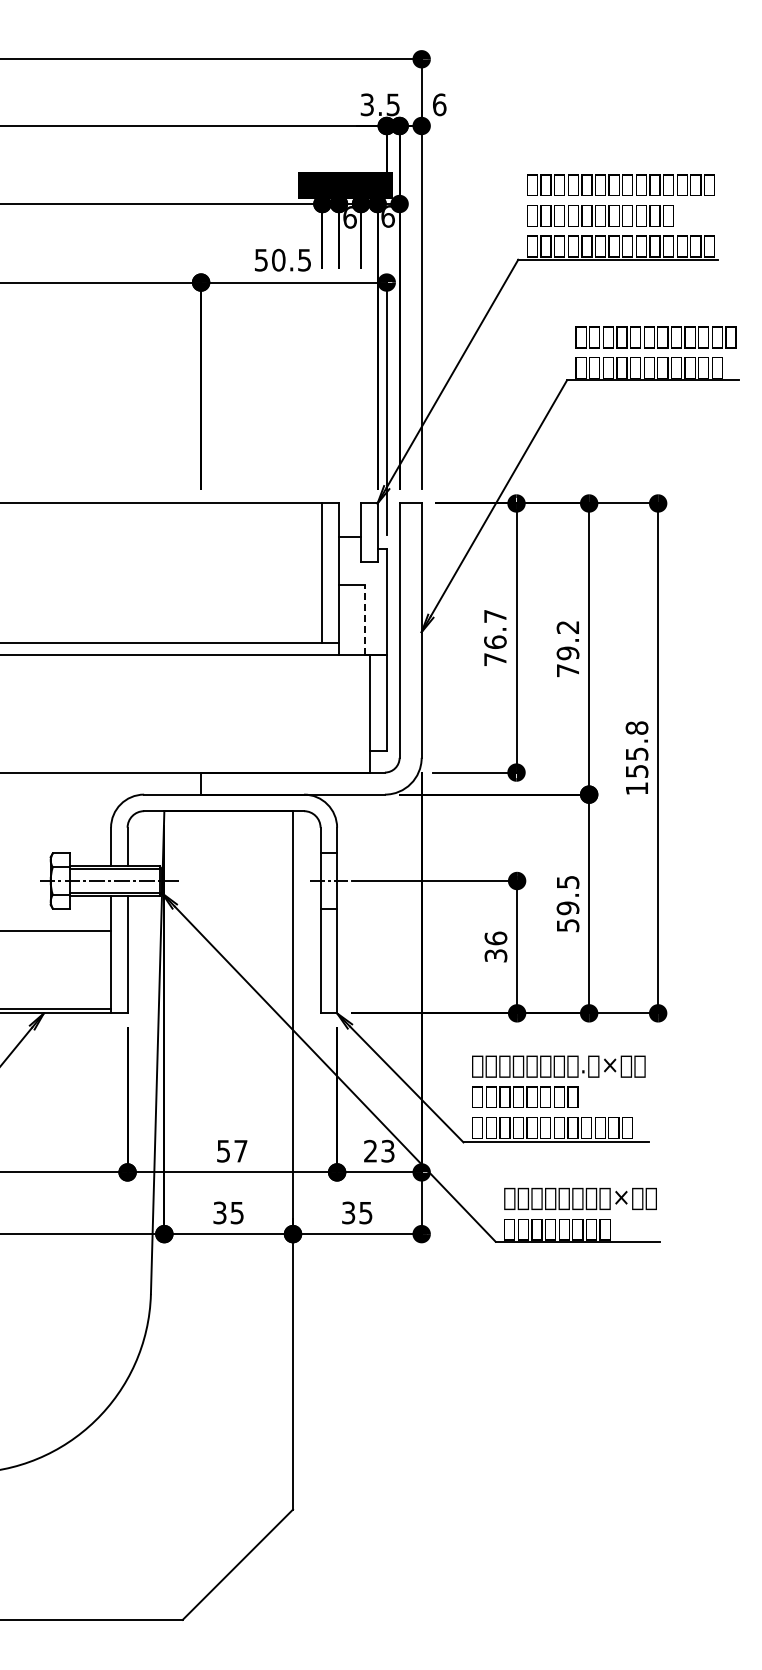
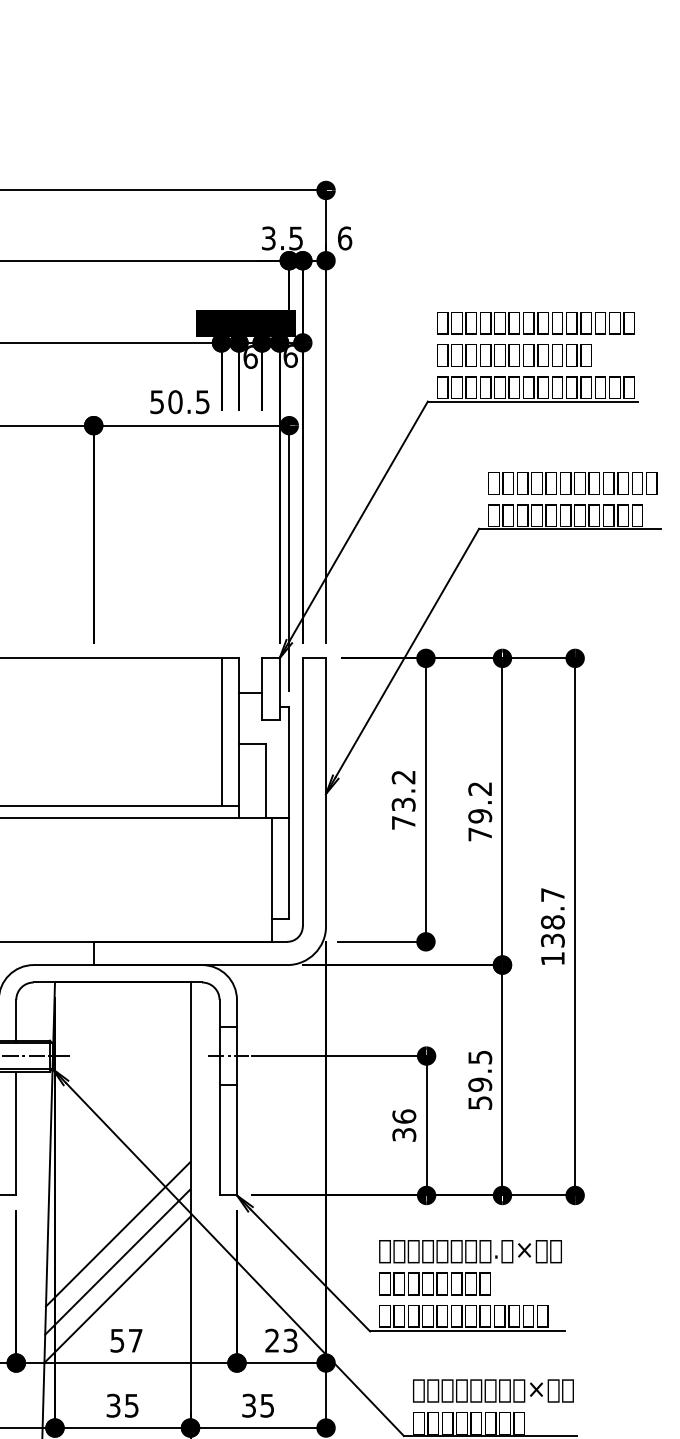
line: (364, 620) -> (265, 781), dashed -> solid
text: (495, 629) -> (403, 791), 76.7 -> 73.2
text: (636, 749) -> (552, 917), 155.8 -> 138.7
line: (224, 1049) -> (118, 1233), added
line: (224, 1076) -> (118, 1261), added
line: (223, 1102) -> (117, 1289), added

